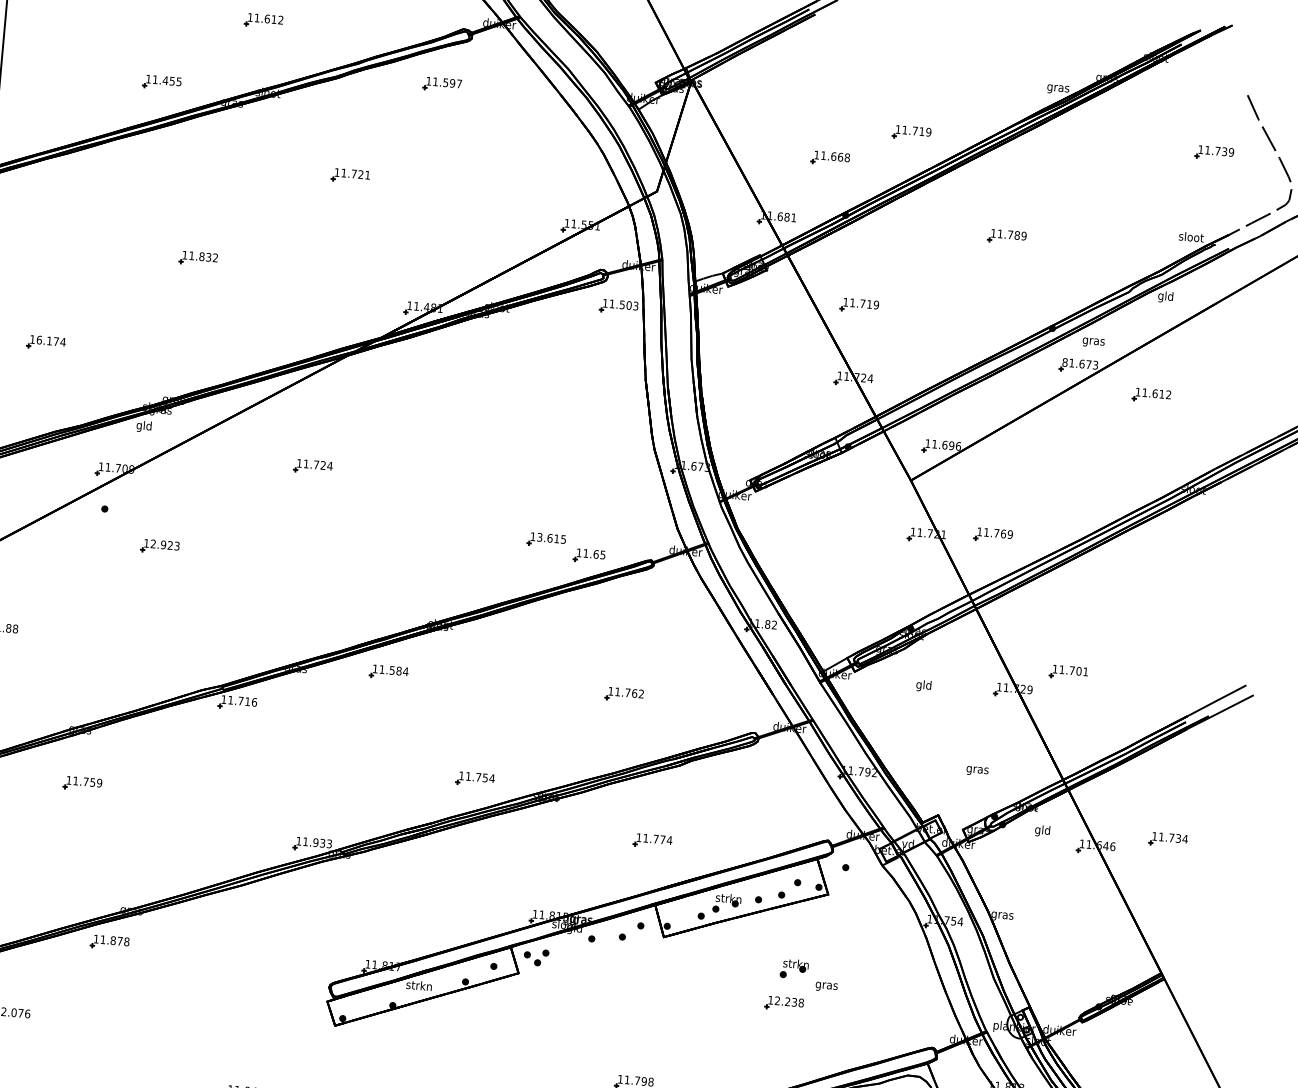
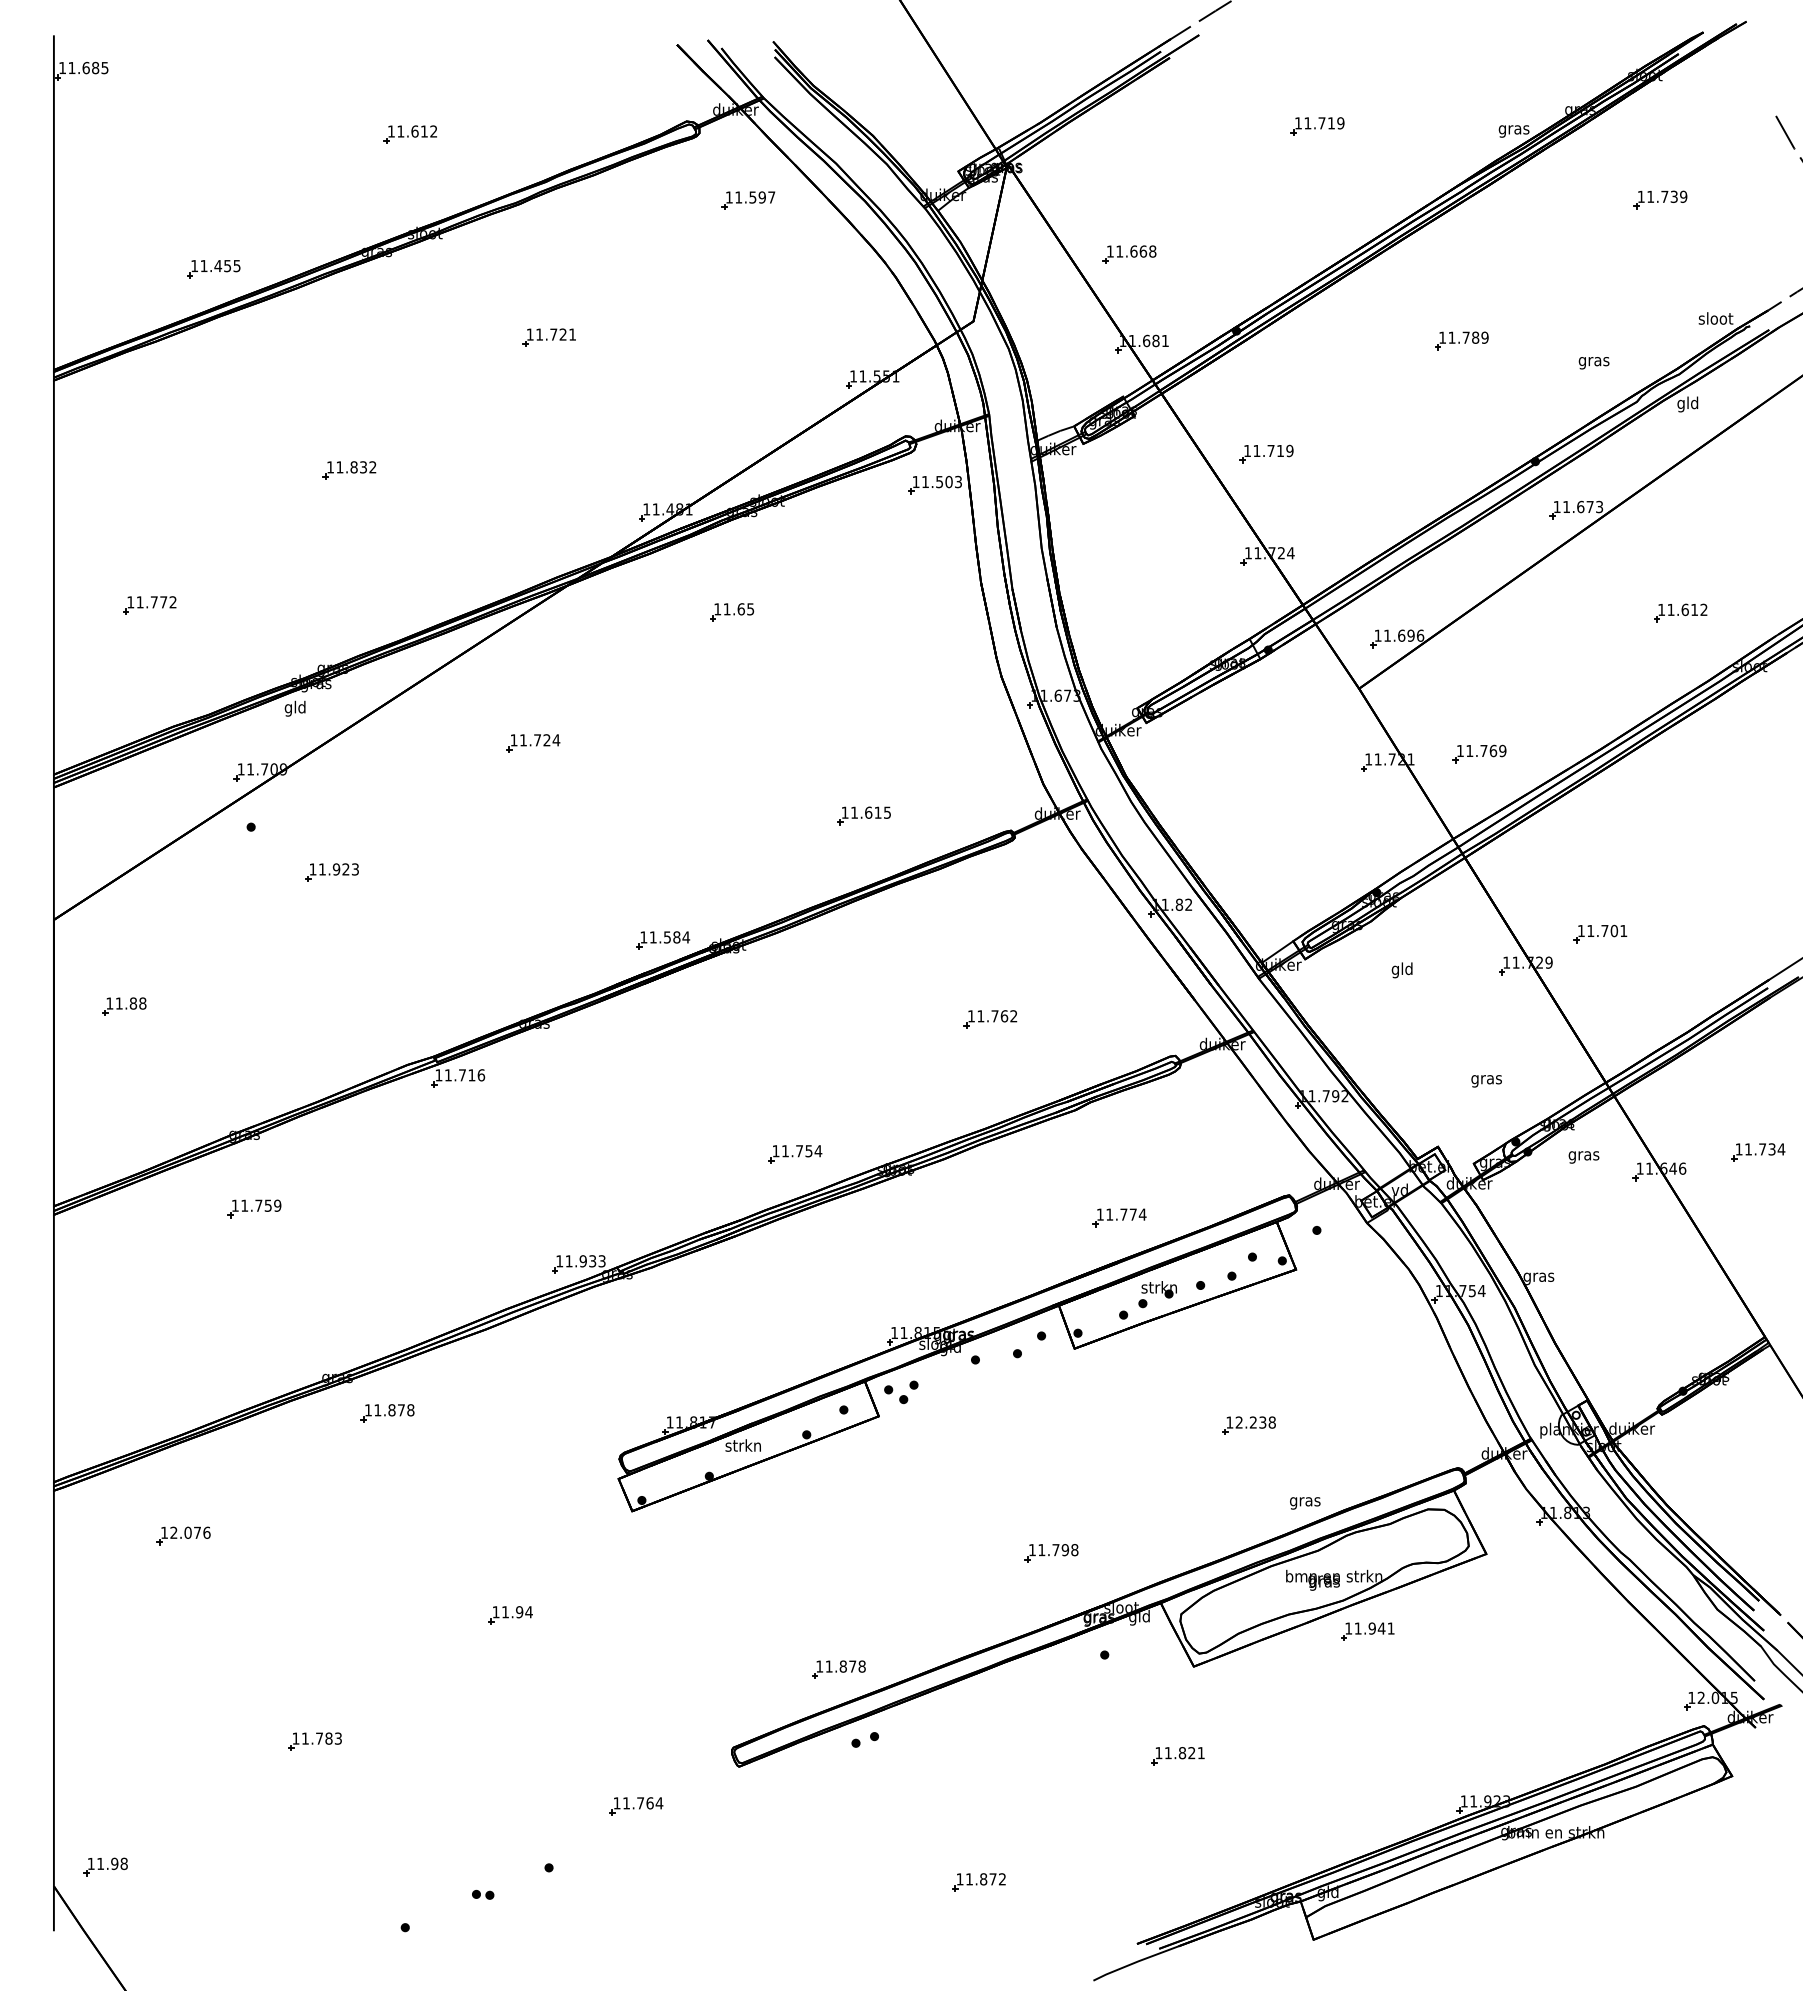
part: (161, 82) -> (213, 269), moved
part: (442, 84) -> (748, 200), moved
part: (911, 133) -> (1317, 126), moved
part: (1214, 152) -> (1660, 199), moved
part: (830, 158) -> (1129, 254), moved
text: (51, 341) -> (156, 602), 16.174 -> 11.772
text: (1093, 342) -> (1593, 363), moved
text: (1064, 362) -> (1556, 506), 81.673 -> 11.673
part: (1151, 395) -> (1680, 612), moved
text: (539, 537) -> (854, 812), 13.615 -> 11.615
text: (152, 543) -> (321, 869), 12.923 -> 11.923
part: (589, 556) -> (732, 612), moved
part: (389, 672) -> (663, 940), moved
text: (1042, 830) -> (1583, 1155), gld -> gras
part: (652, 841) -> (1119, 1217), moved
part: (109, 942) -> (387, 1413), moved
part: (794, 968) -> (1258, 1376), removed
text: (826, 987) -> (1305, 1503), moved

